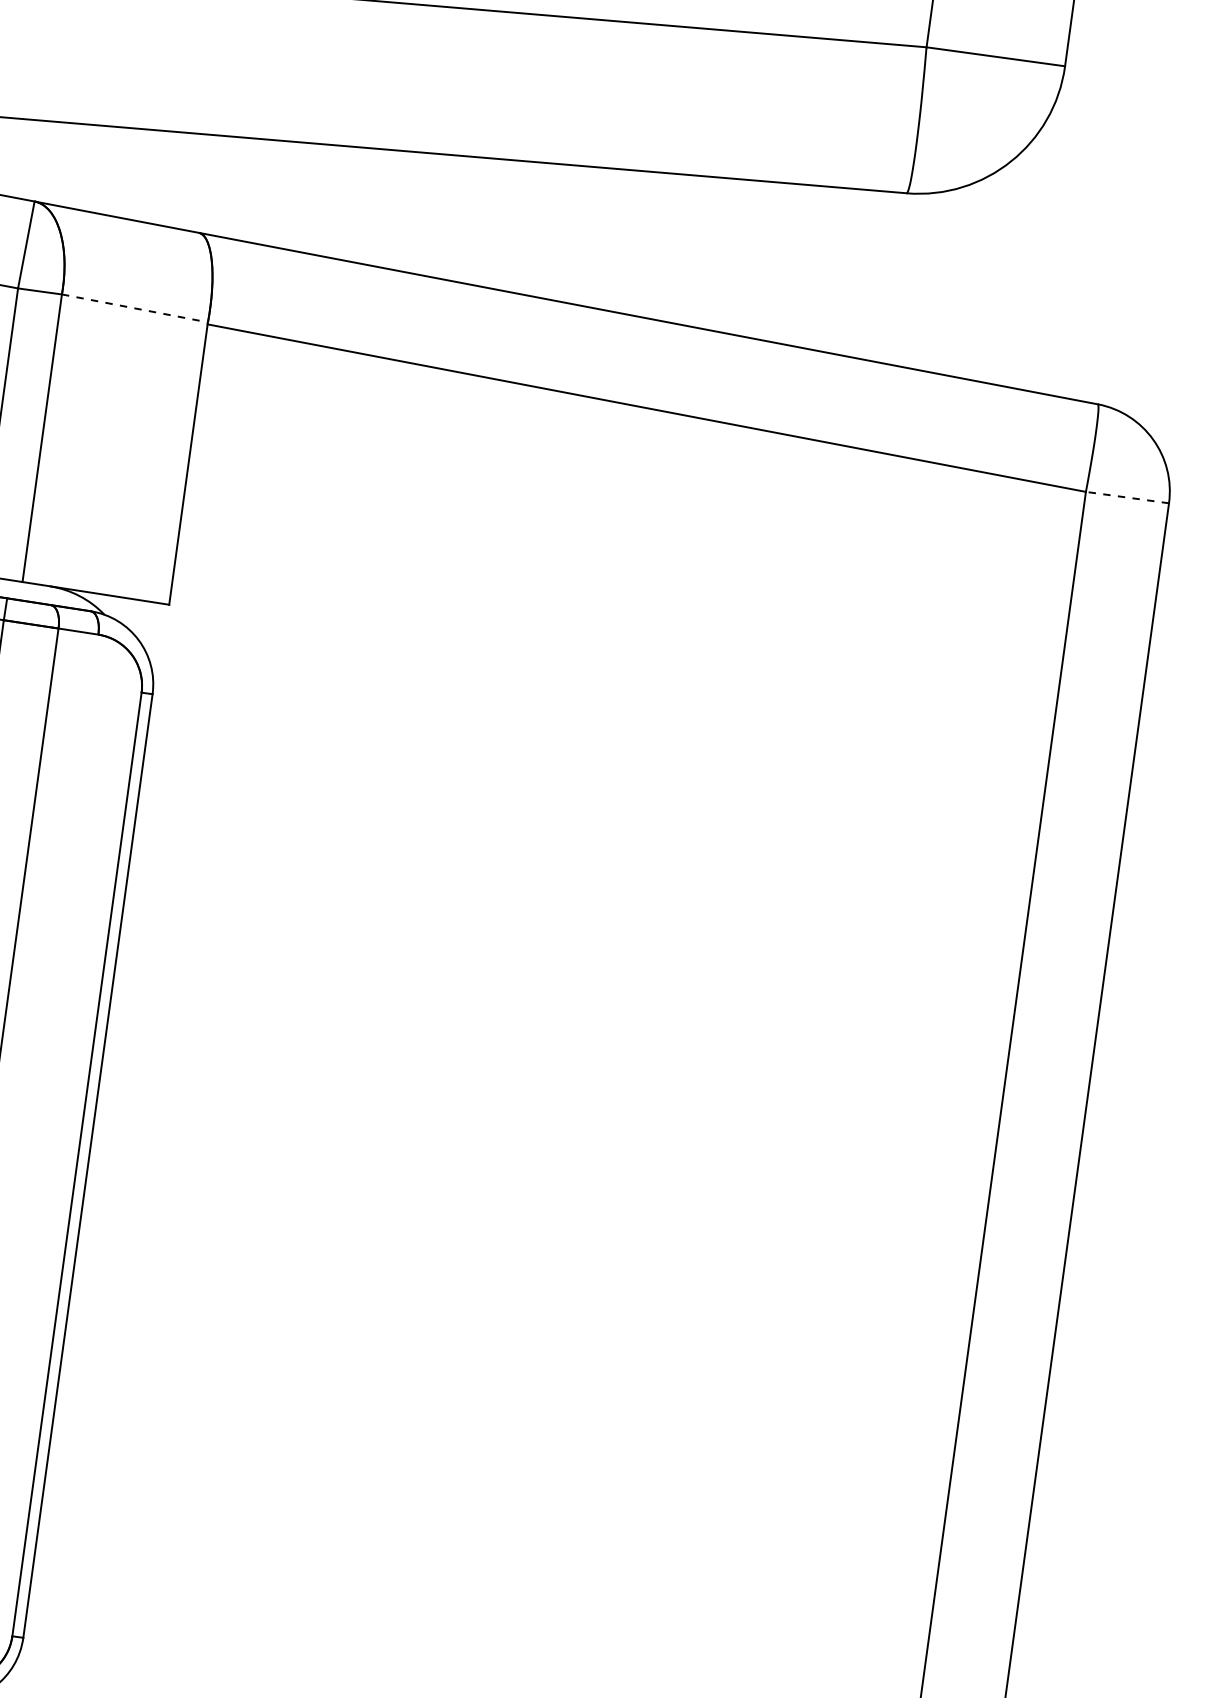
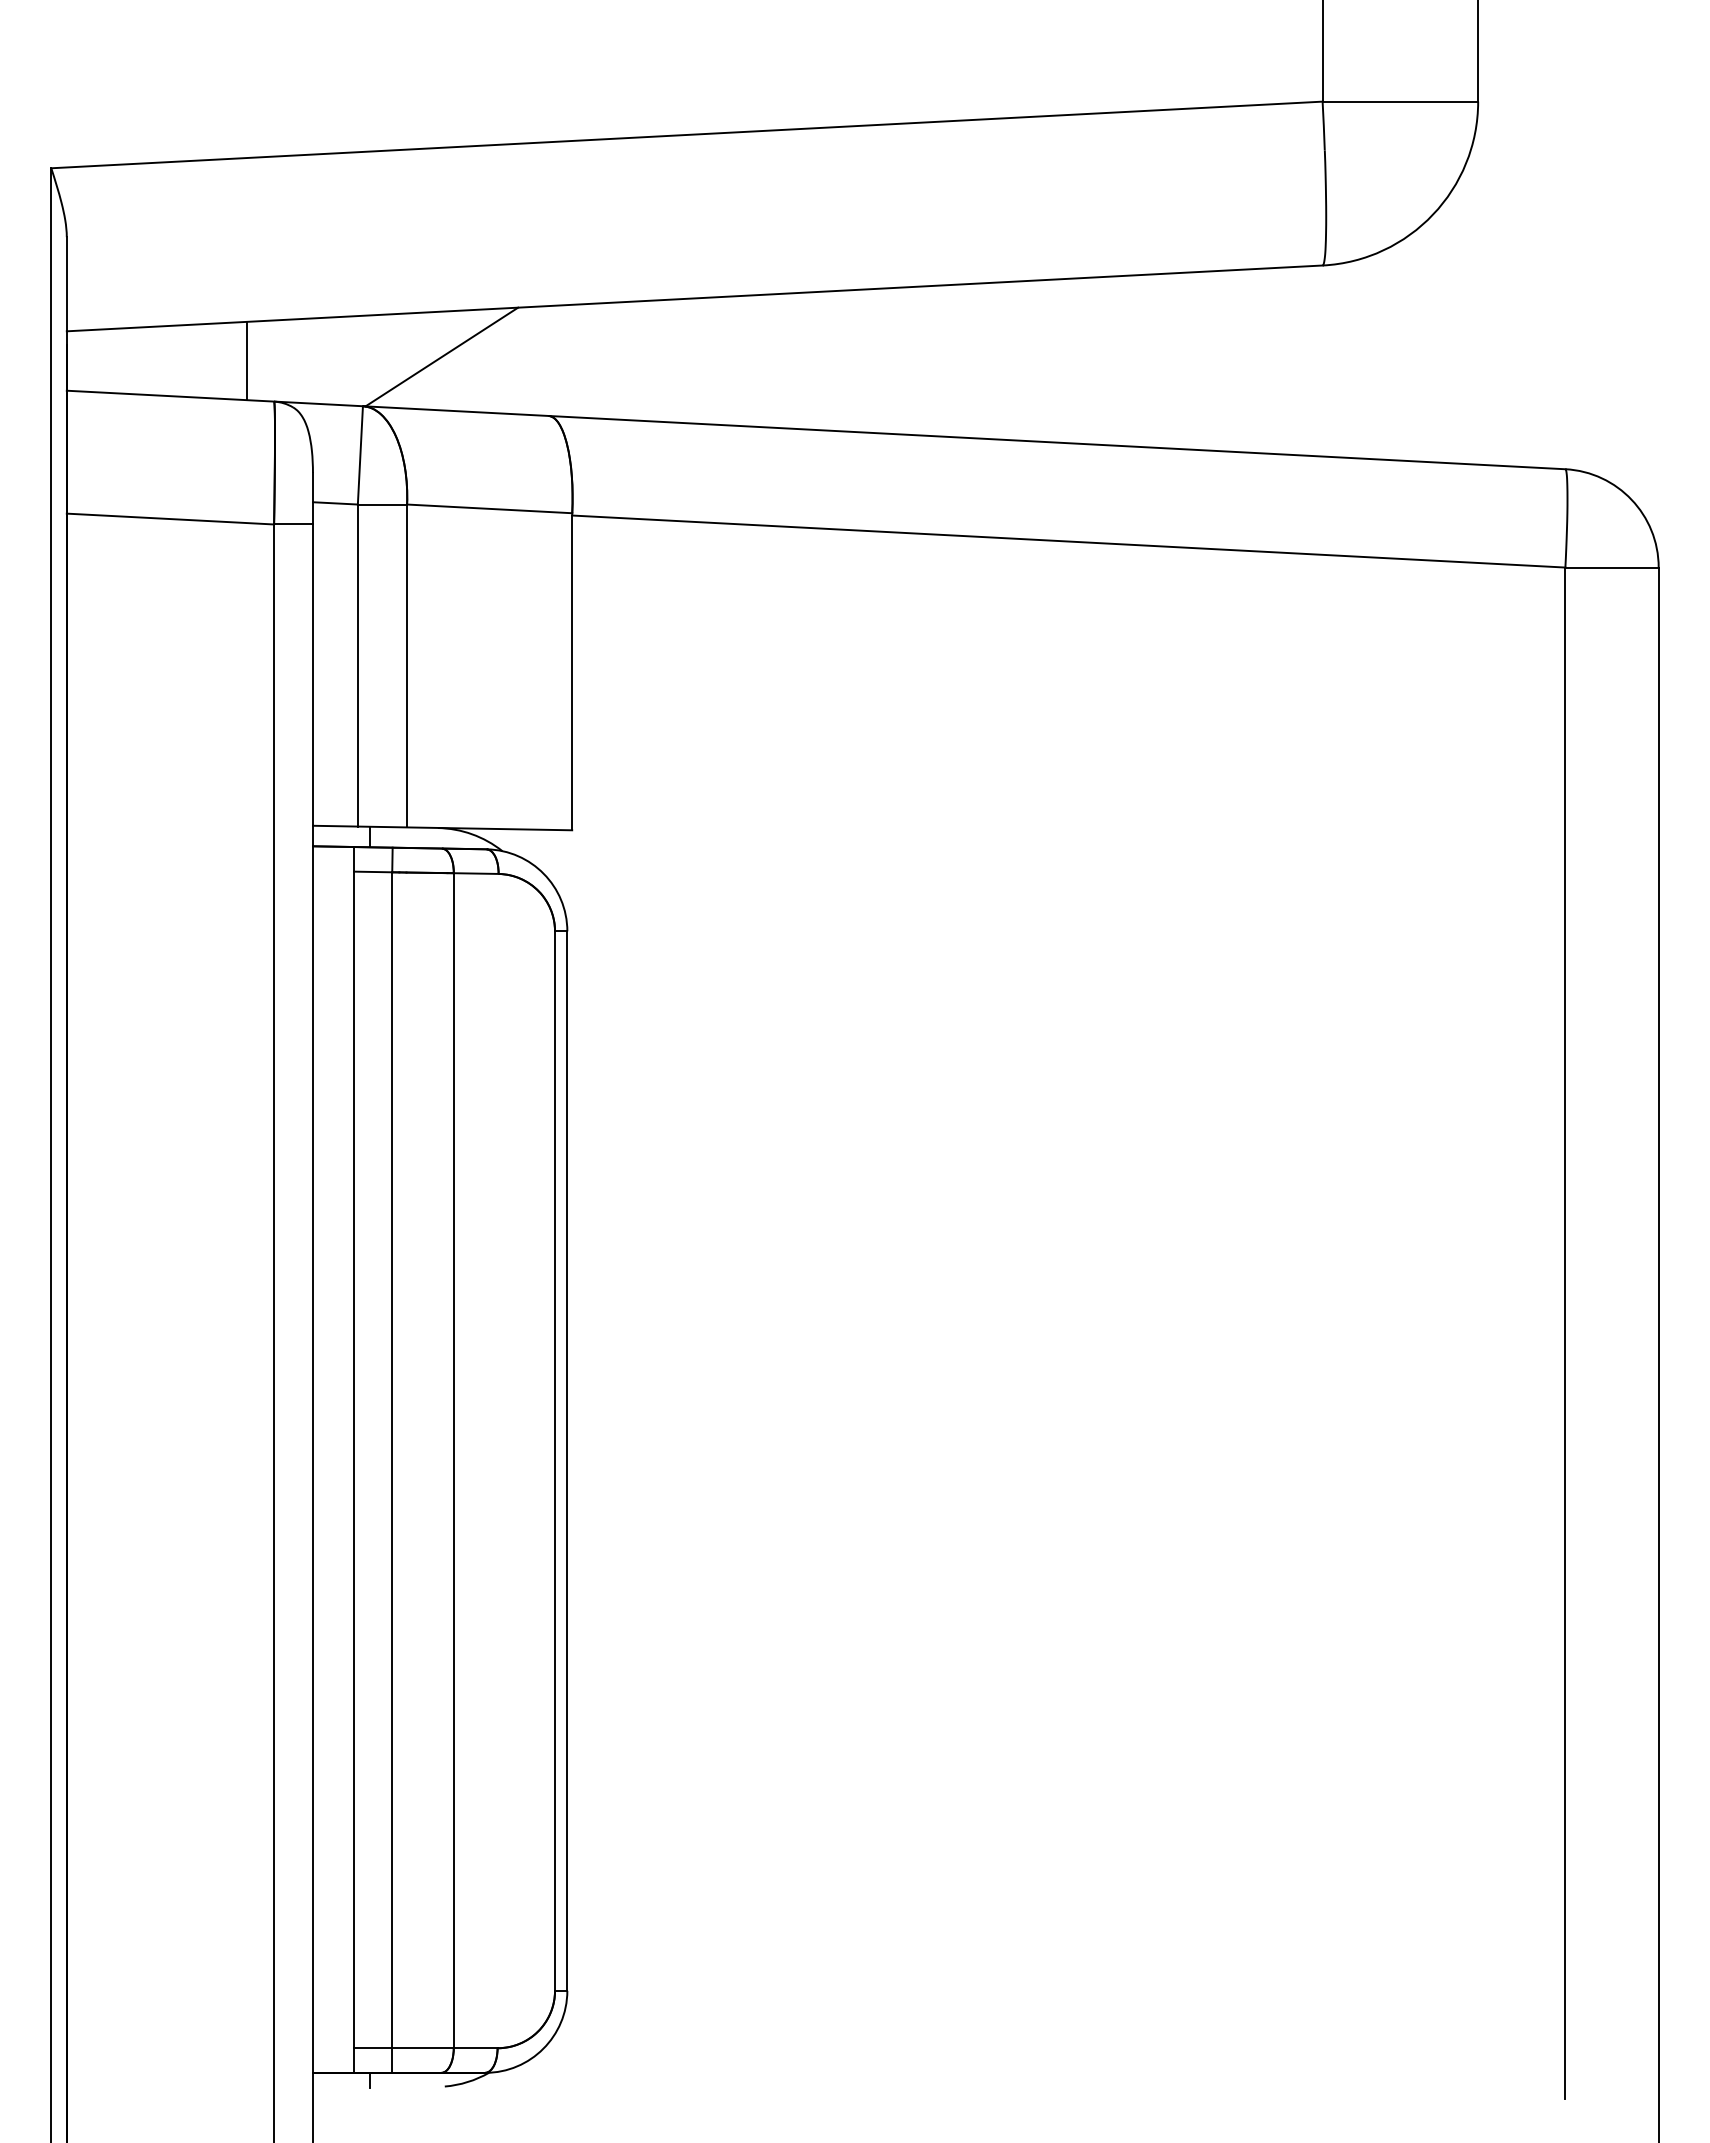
line: (110, 166) -> (441, 356), added
line: (134, 308) -> (489, 508), dashed -> solid
line: (1127, 497) -> (1612, 567), dashed -> solid

